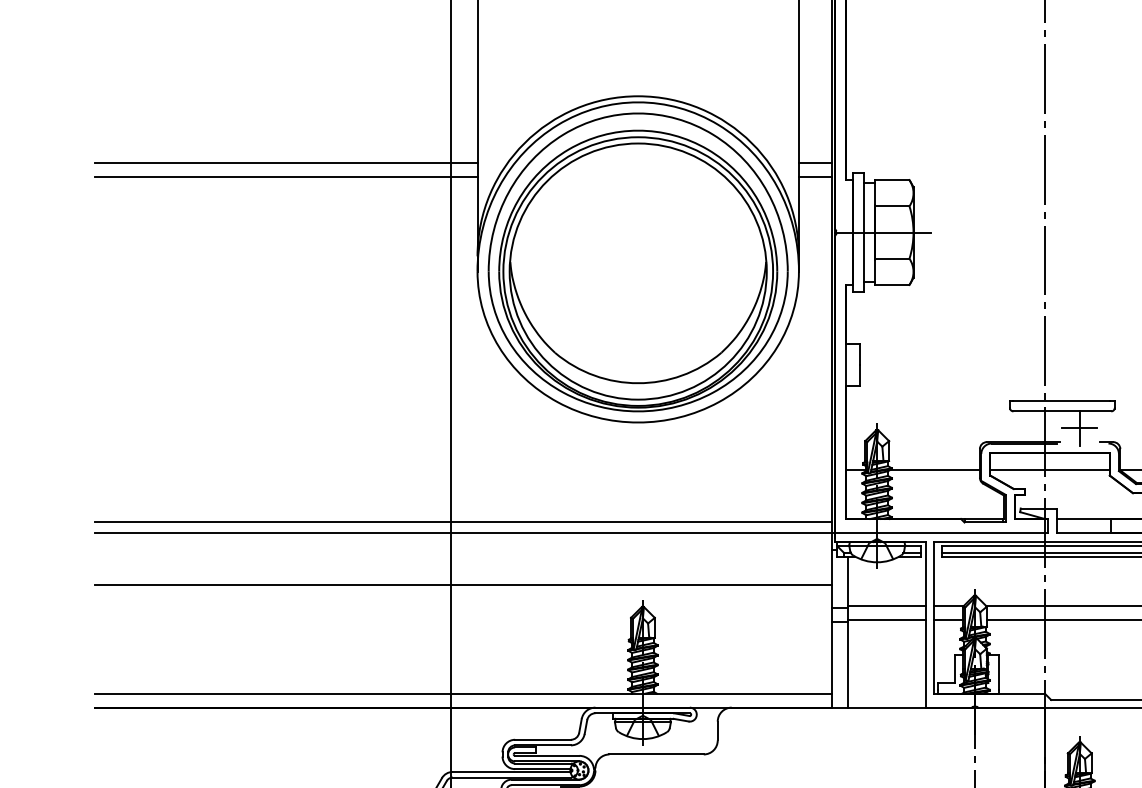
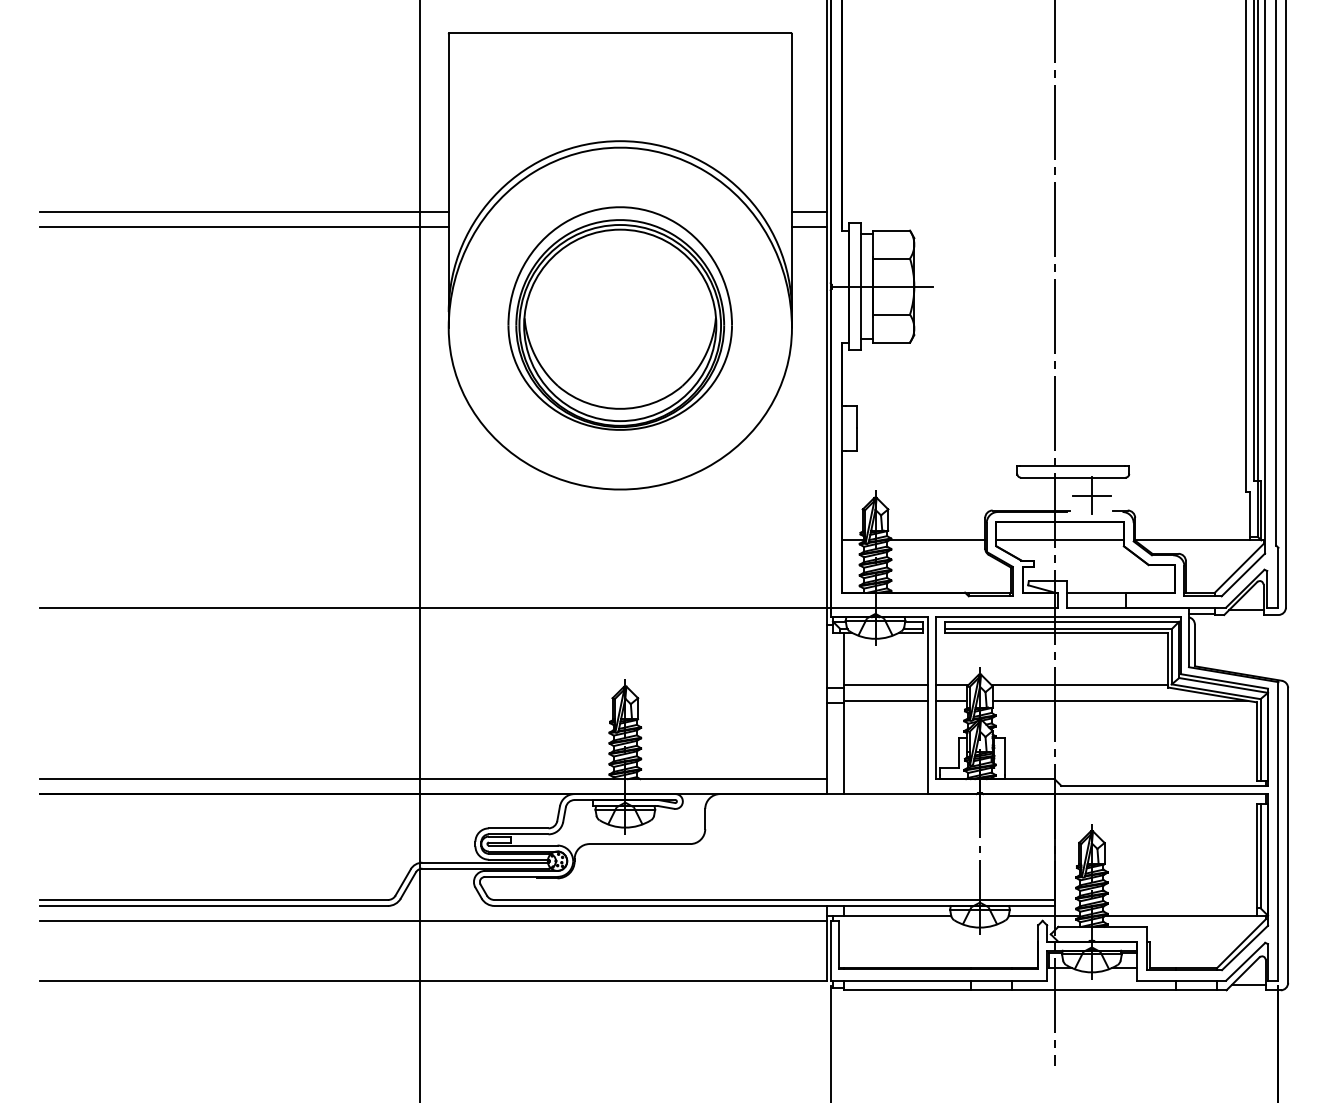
part: (637, 262) -> (619, 318), size x0.7
line: (463, 521) -> (433, 595), removed
line: (463, 584) -> (433, 662), removed

